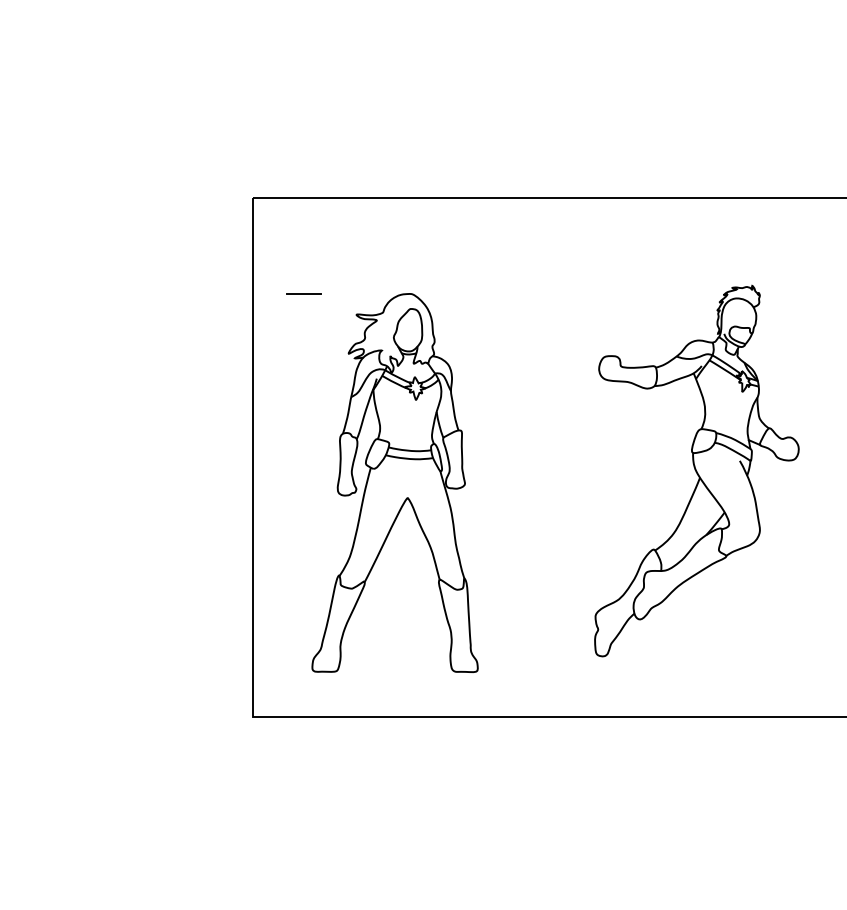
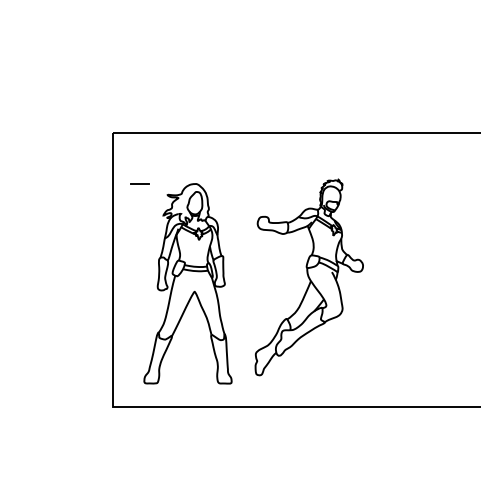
part: (695, 471) -> (308, 277), moved

